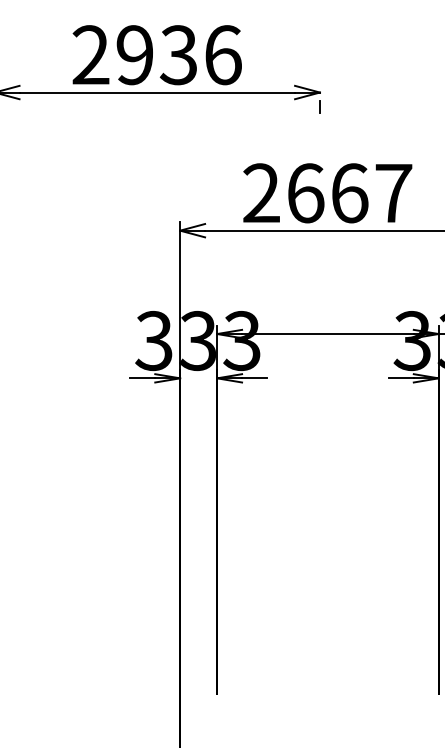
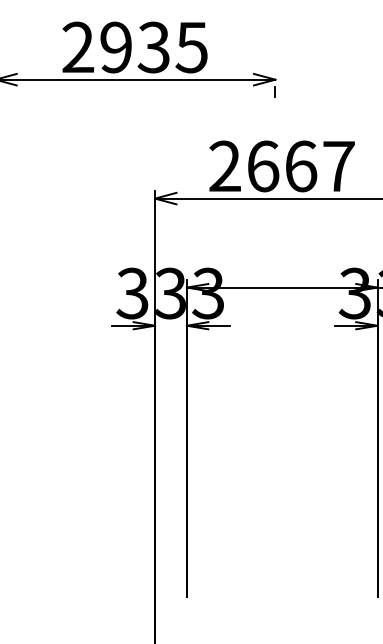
text: (222, 55) -> (191, 47), 2936 -> 2935

